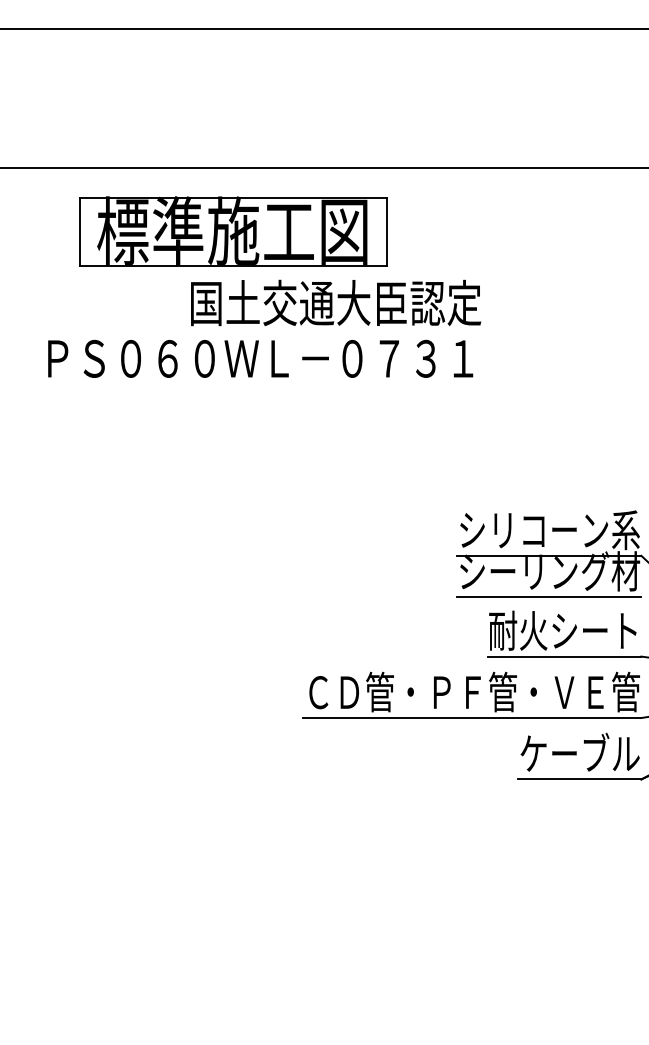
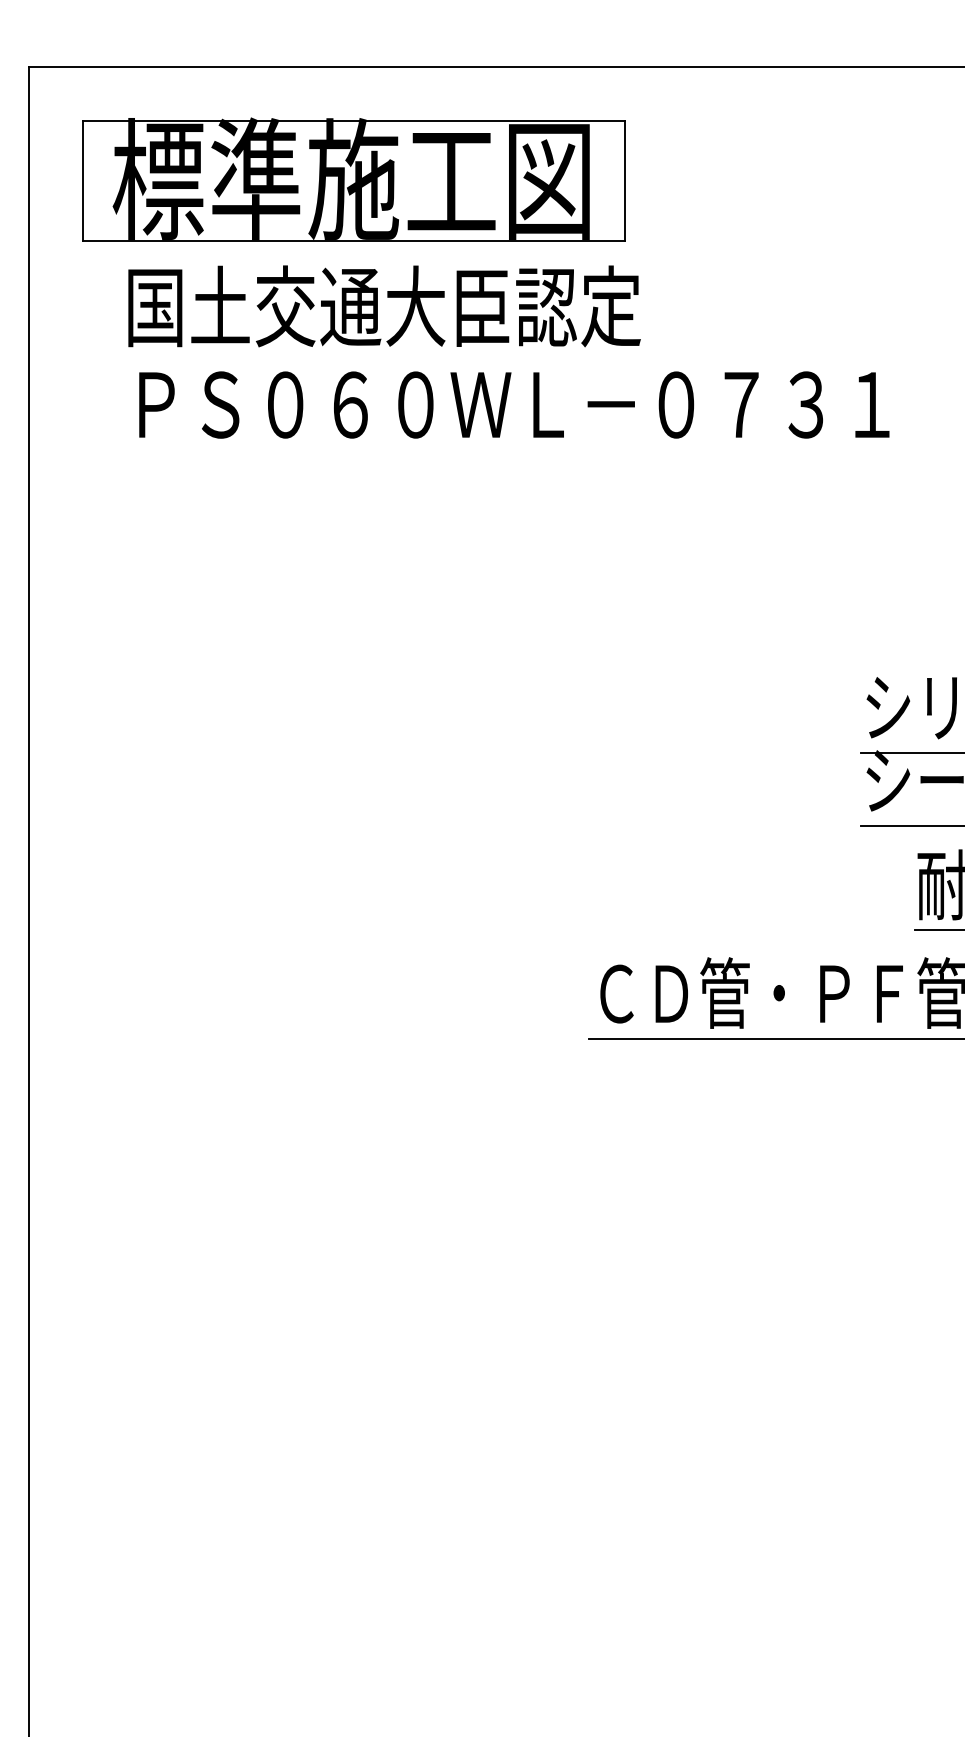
part: (233, 231) -> (353, 180), moved
text: (336, 302) -> (385, 305), moved

